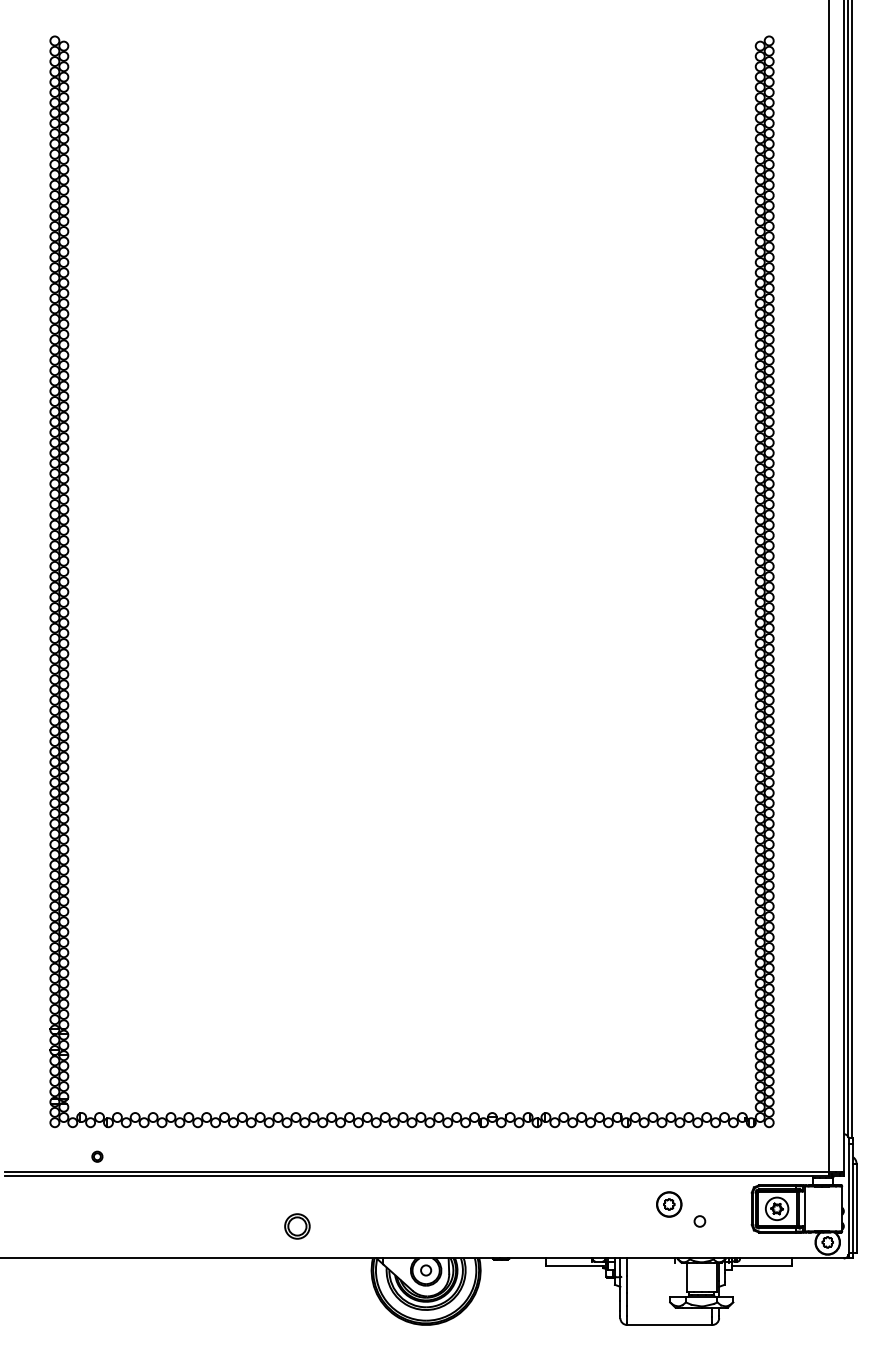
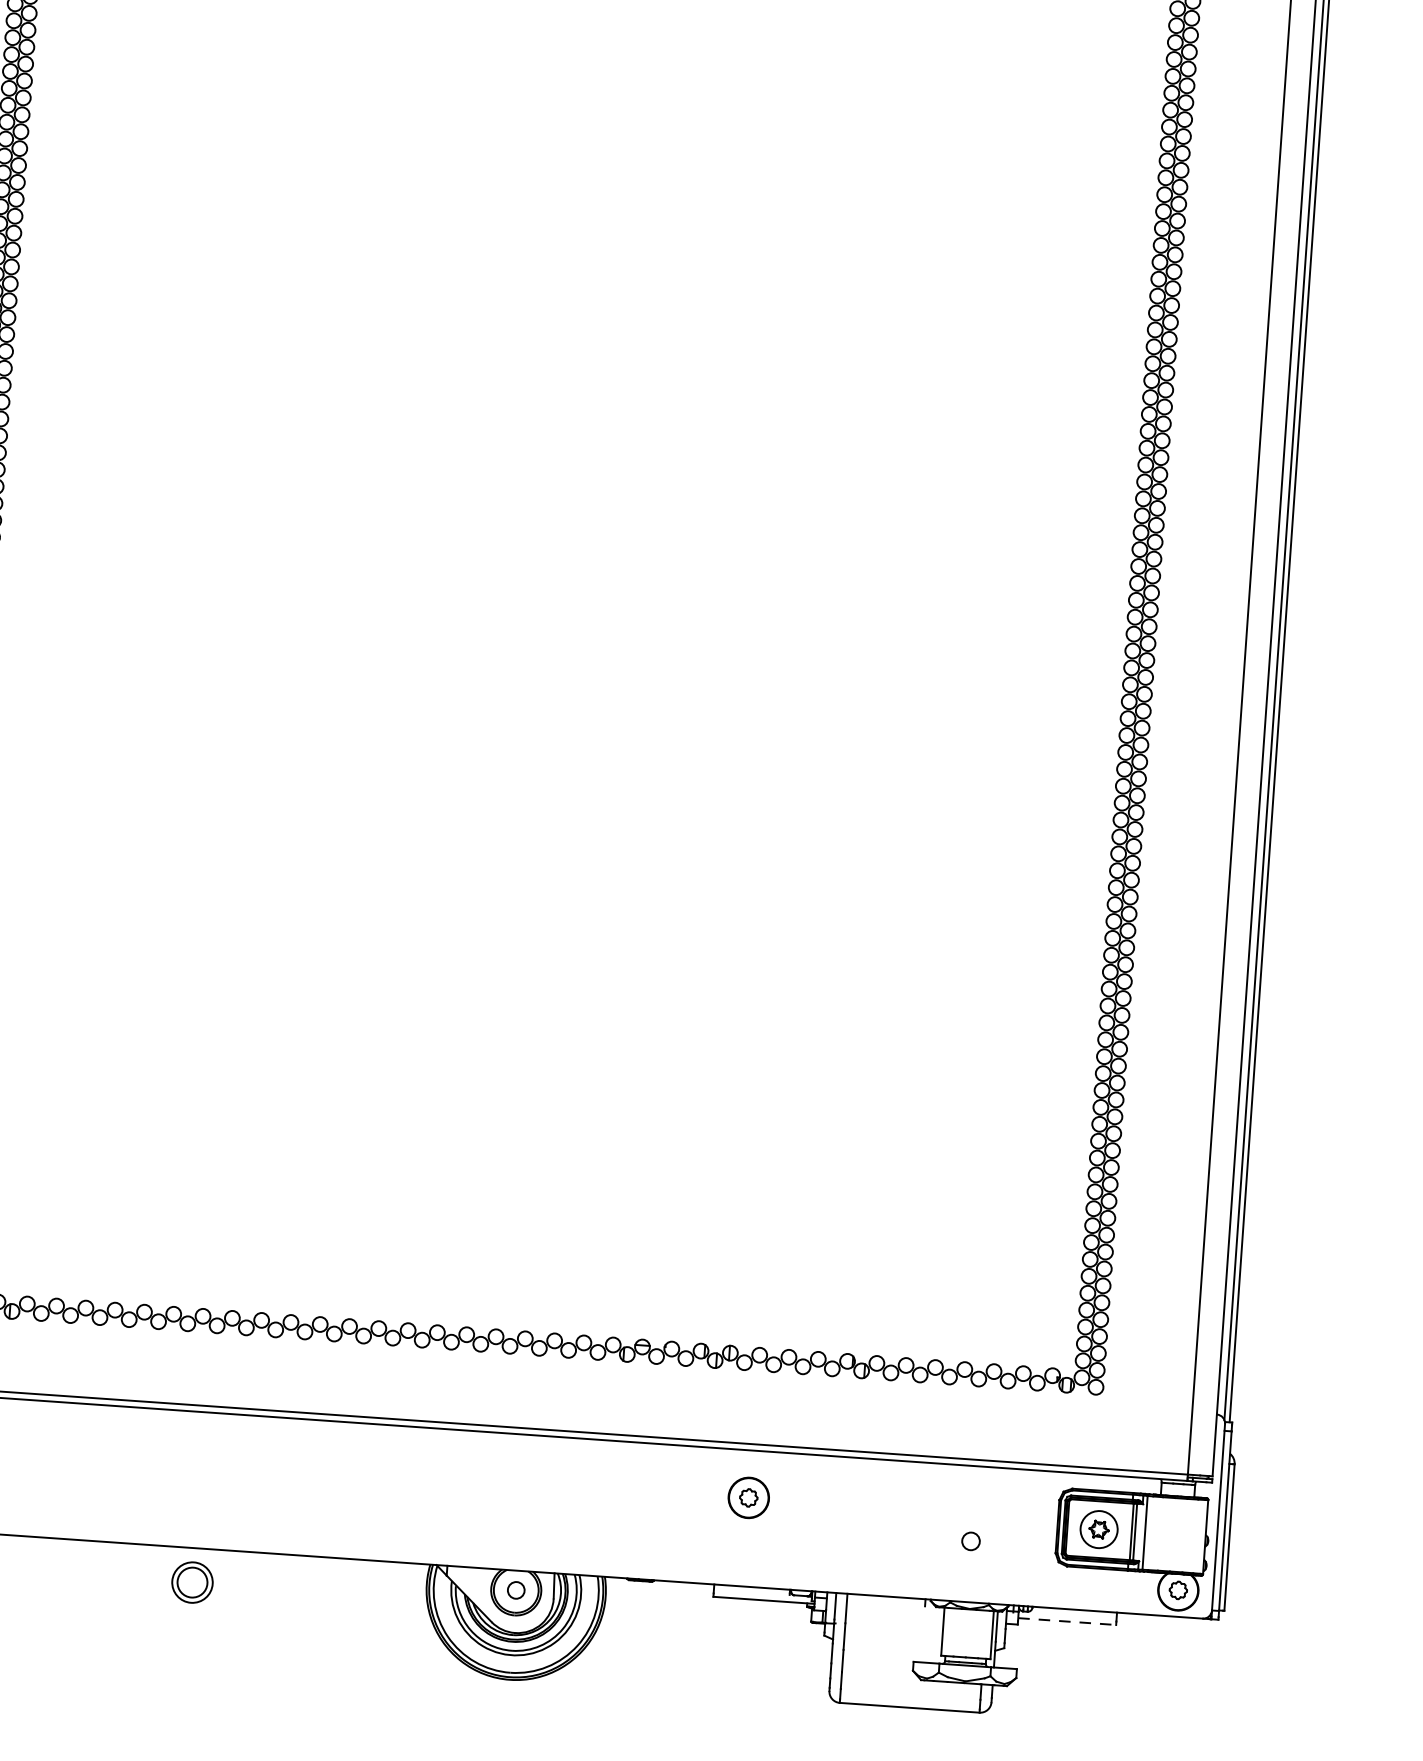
part: (669, 1204) -> (749, 1497), moved
part: (297, 1226) -> (192, 1582), moved
line: (761, 1266) -> (1066, 1622), solid -> dashed

